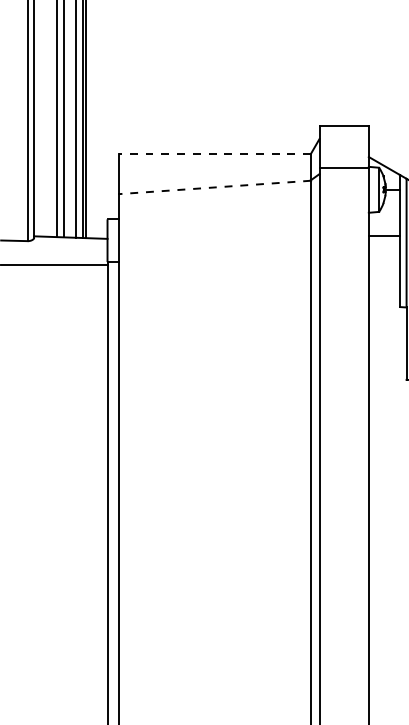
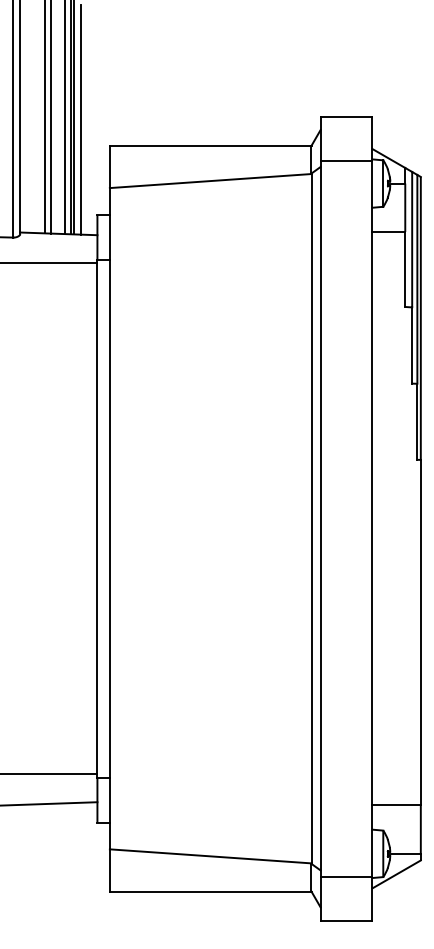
line: (92, 128) -> (81, 119), added
line: (214, 153) -> (210, 145), dashed -> solid
line: (214, 187) -> (210, 181), dashed -> solid

